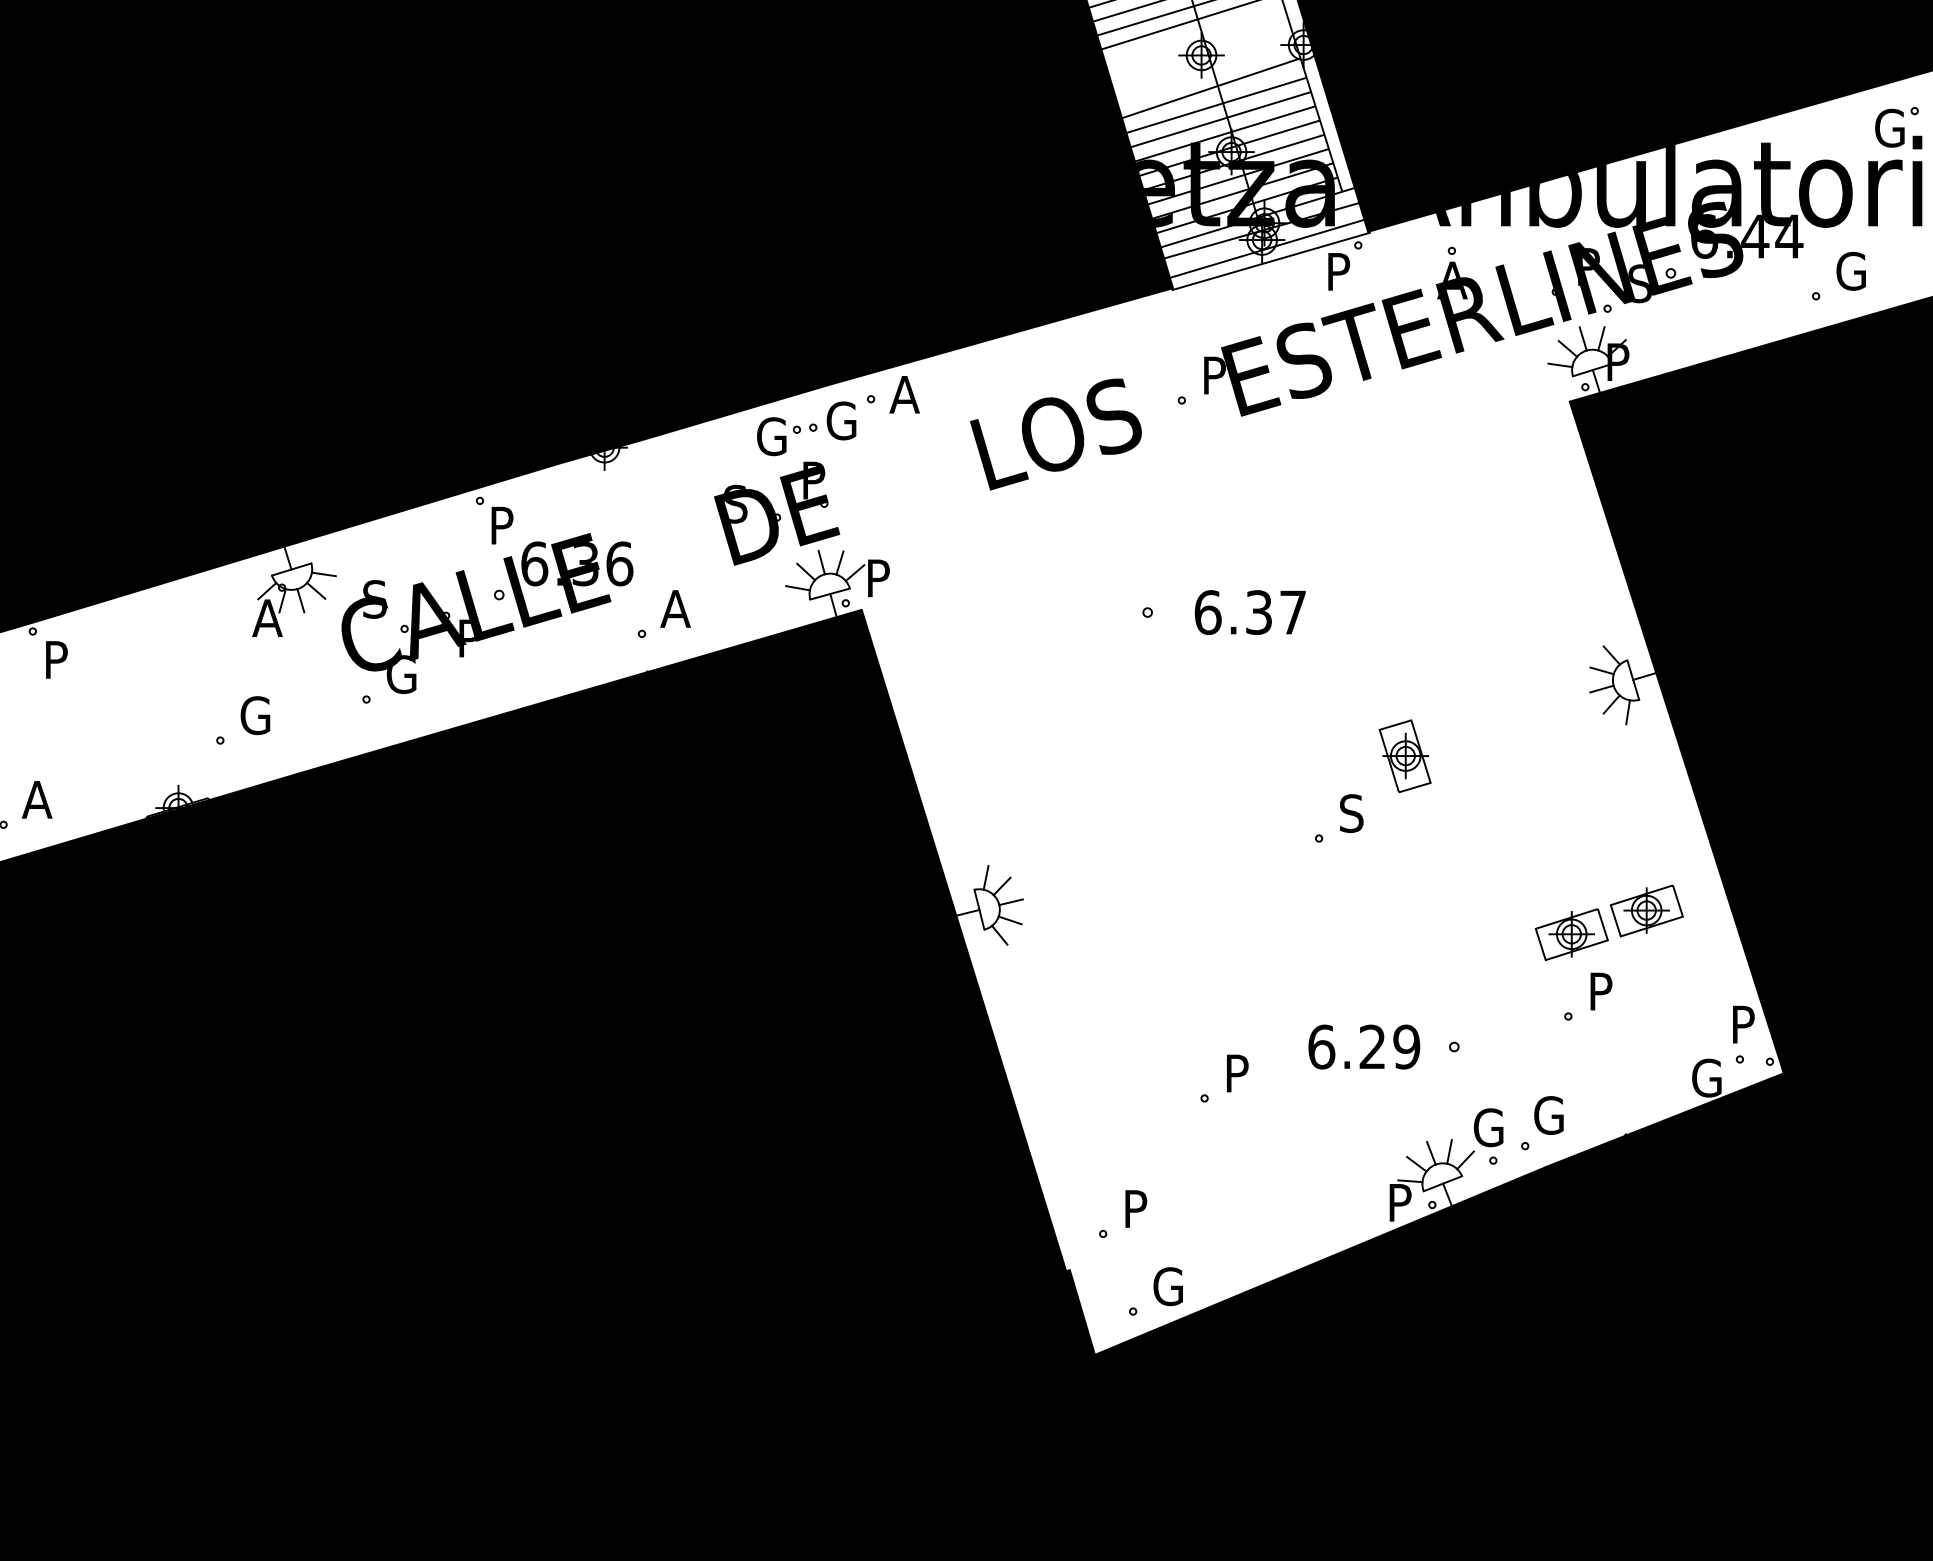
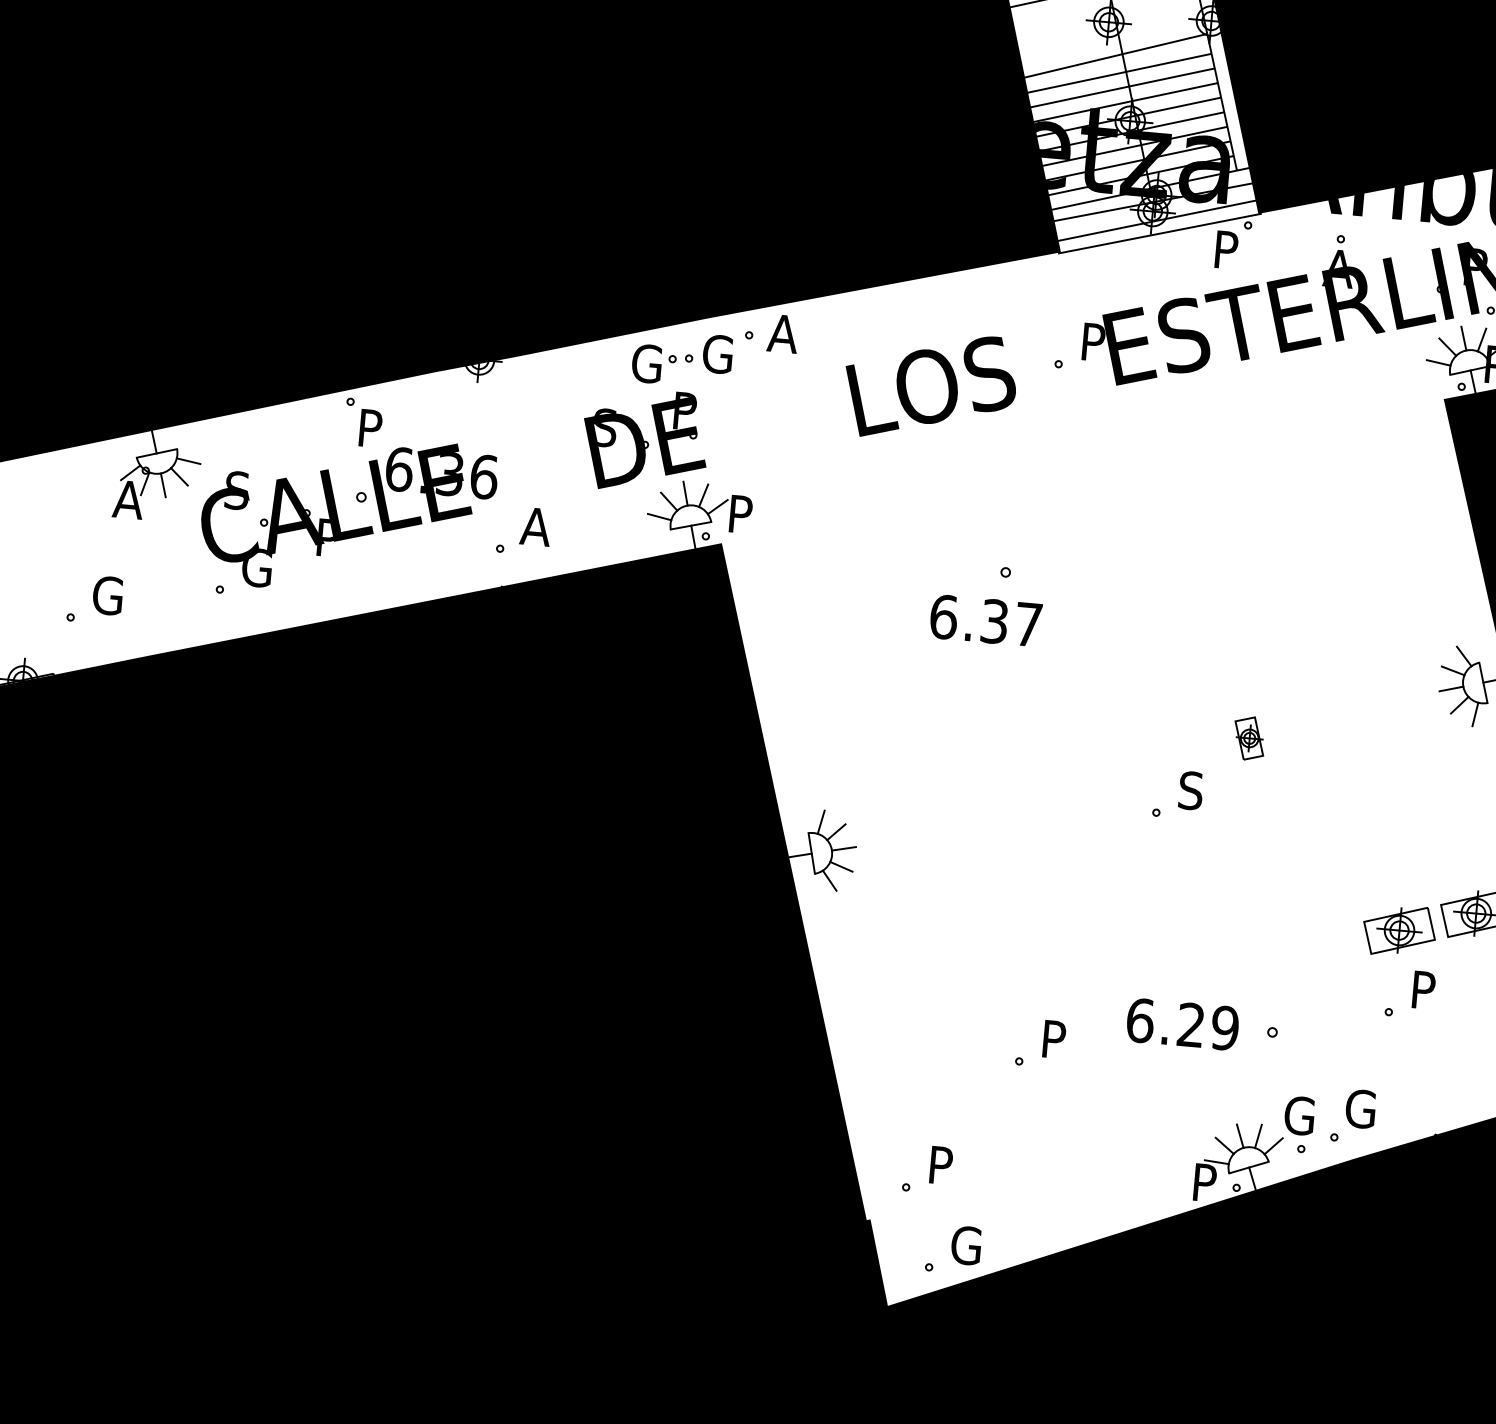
text: (1249, 612) -> (985, 620), moved
part: (1404, 756) -> (1248, 738), size x0.6

